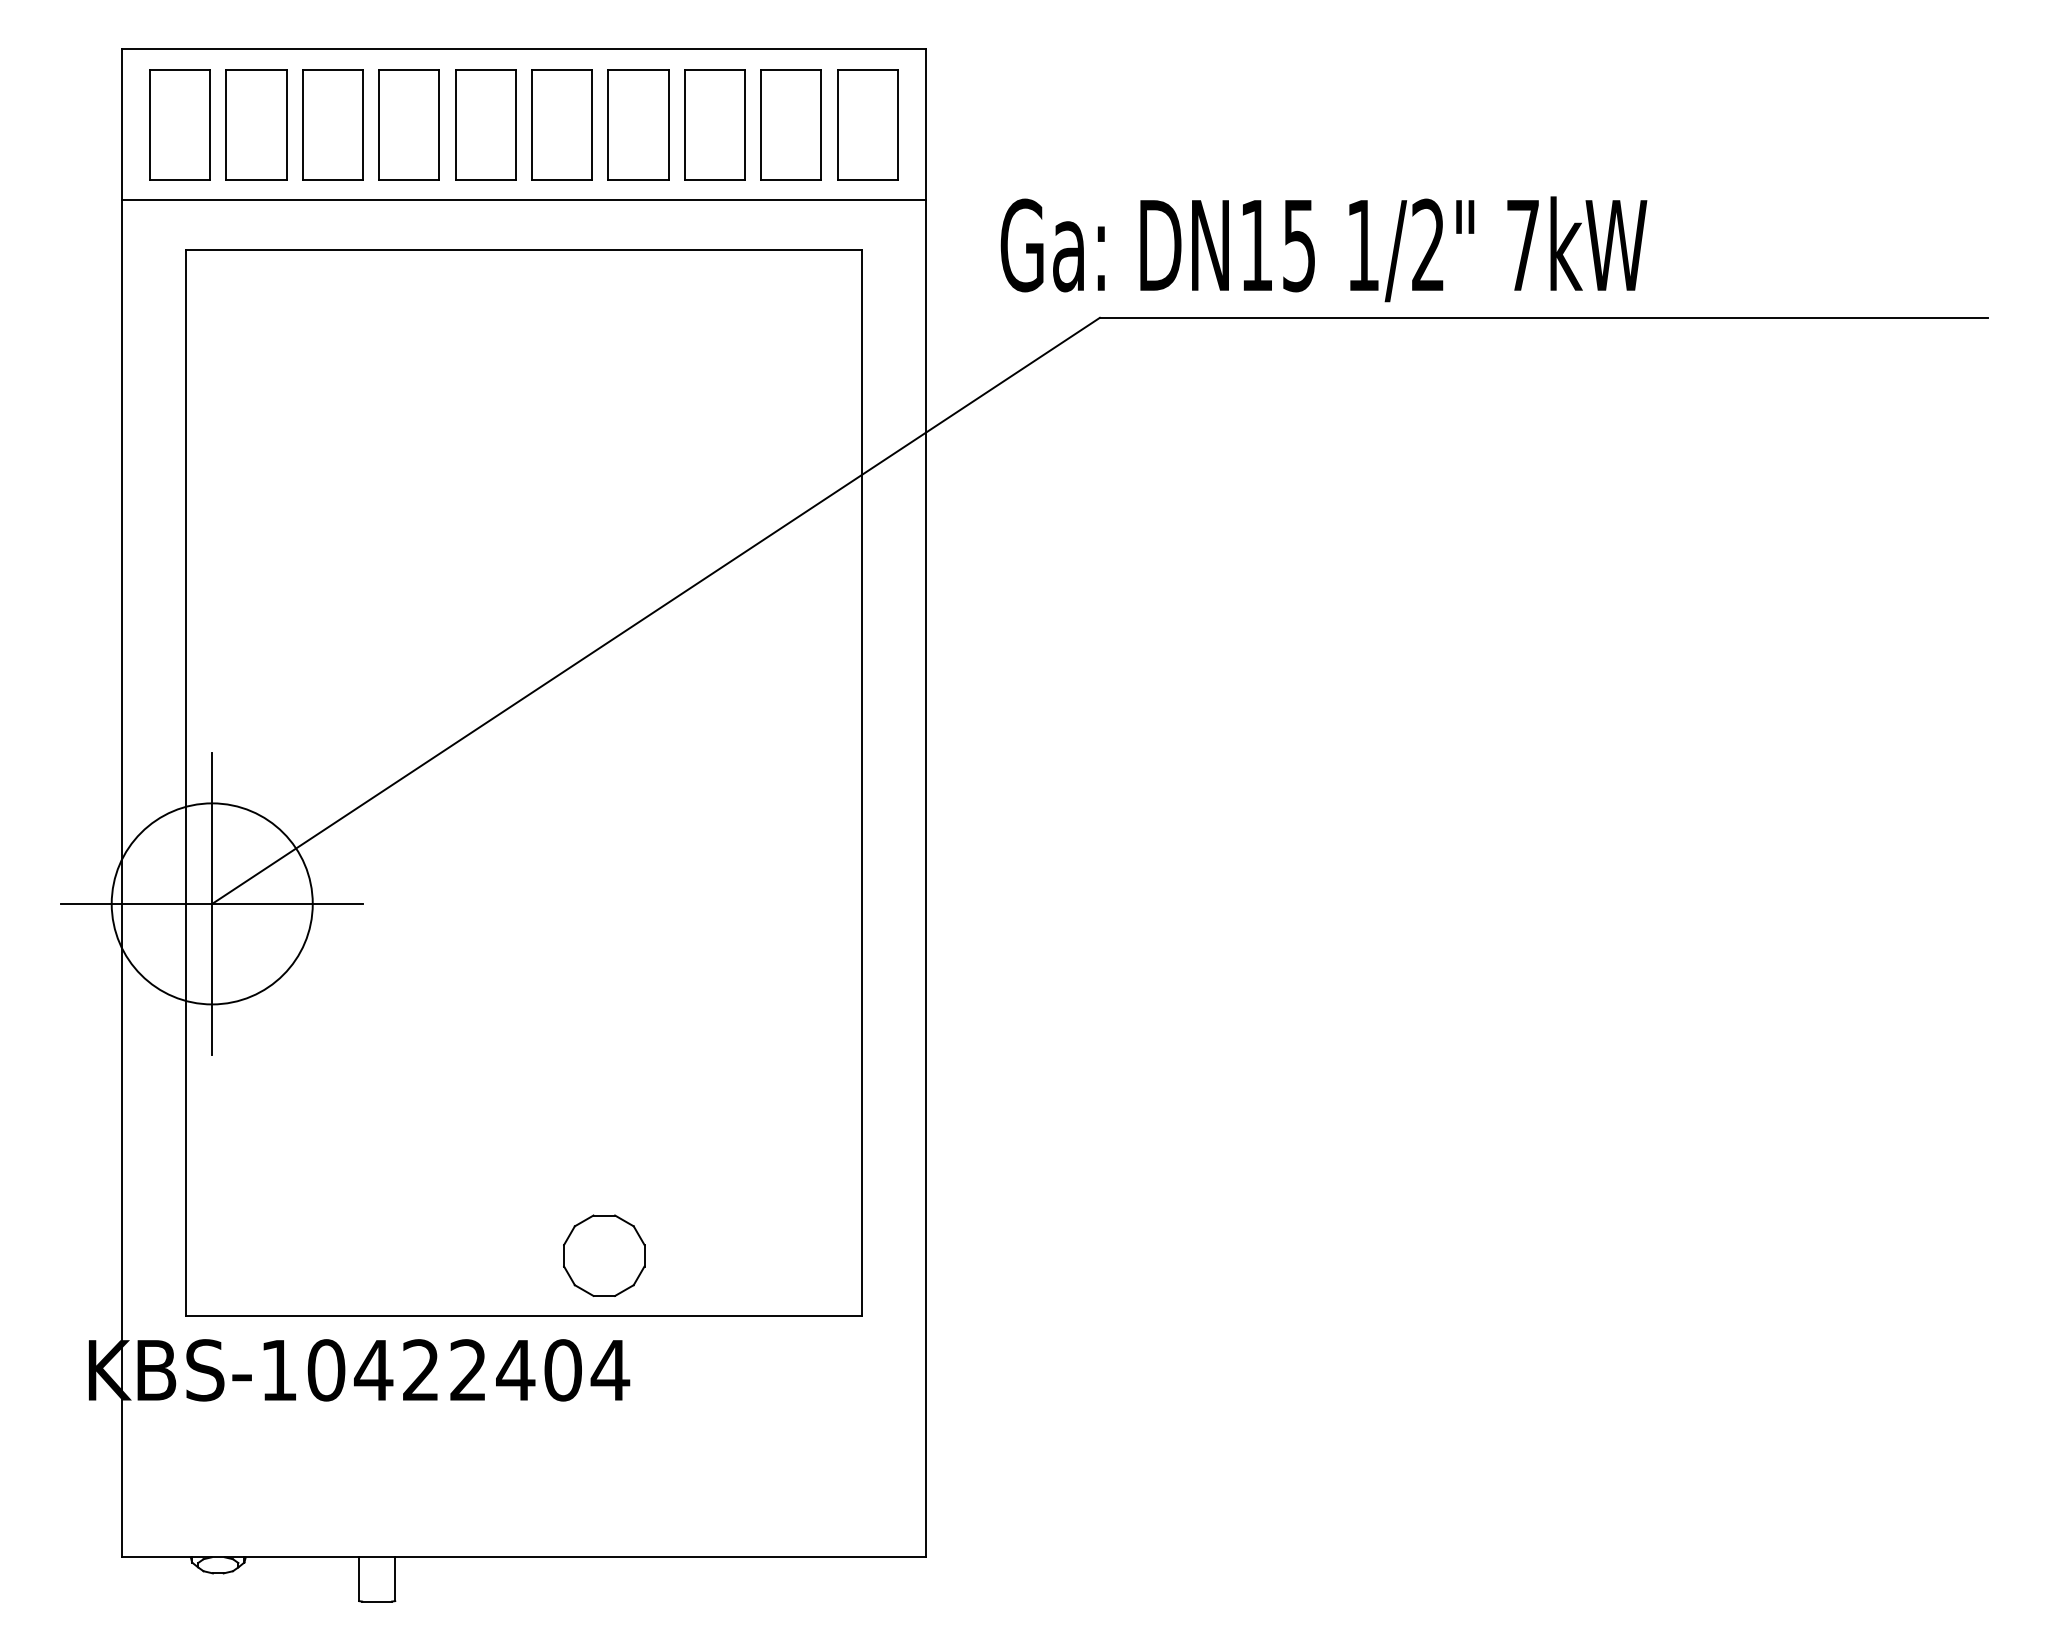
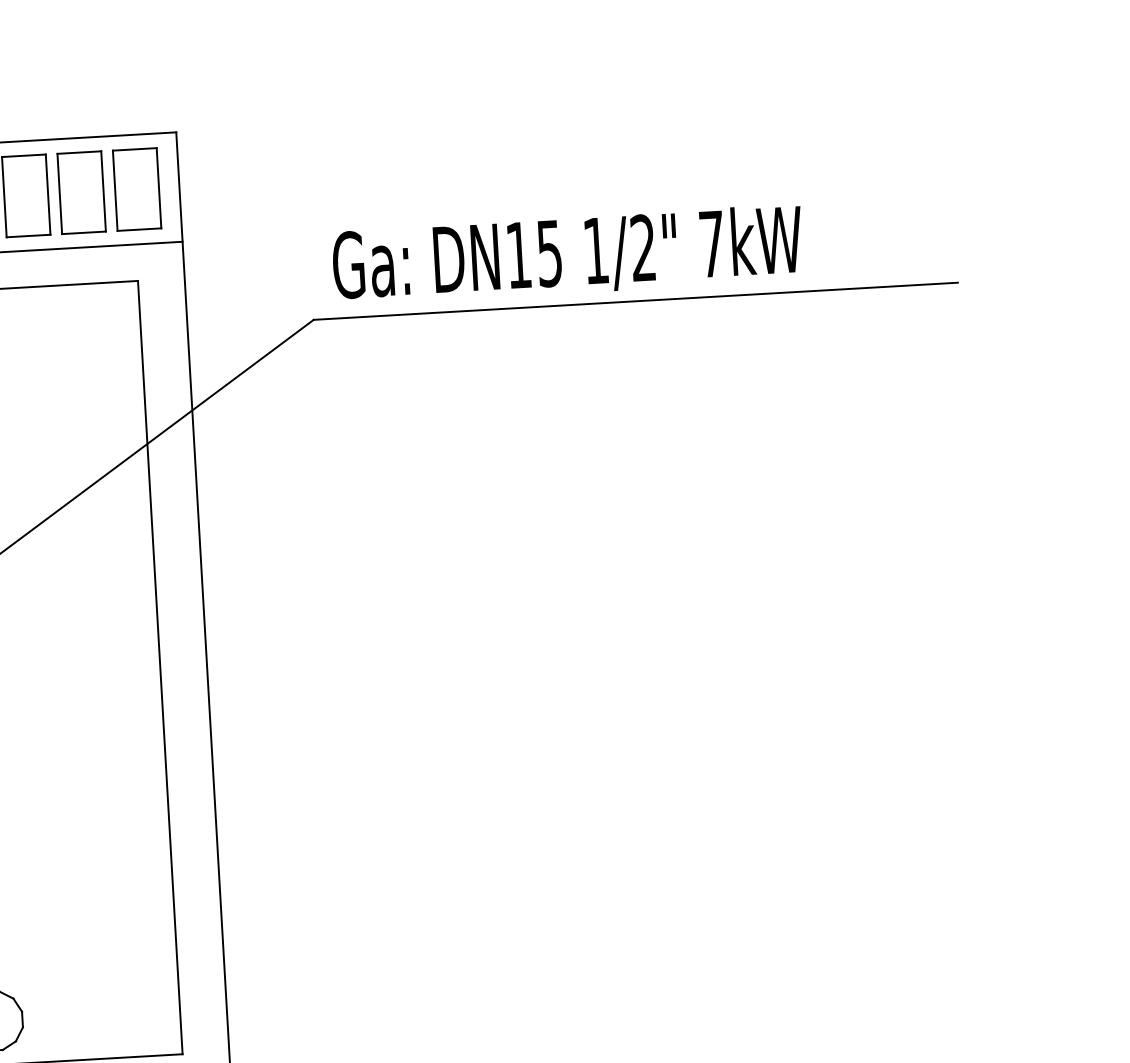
text: (1323, 249) -> (567, 255), moved

